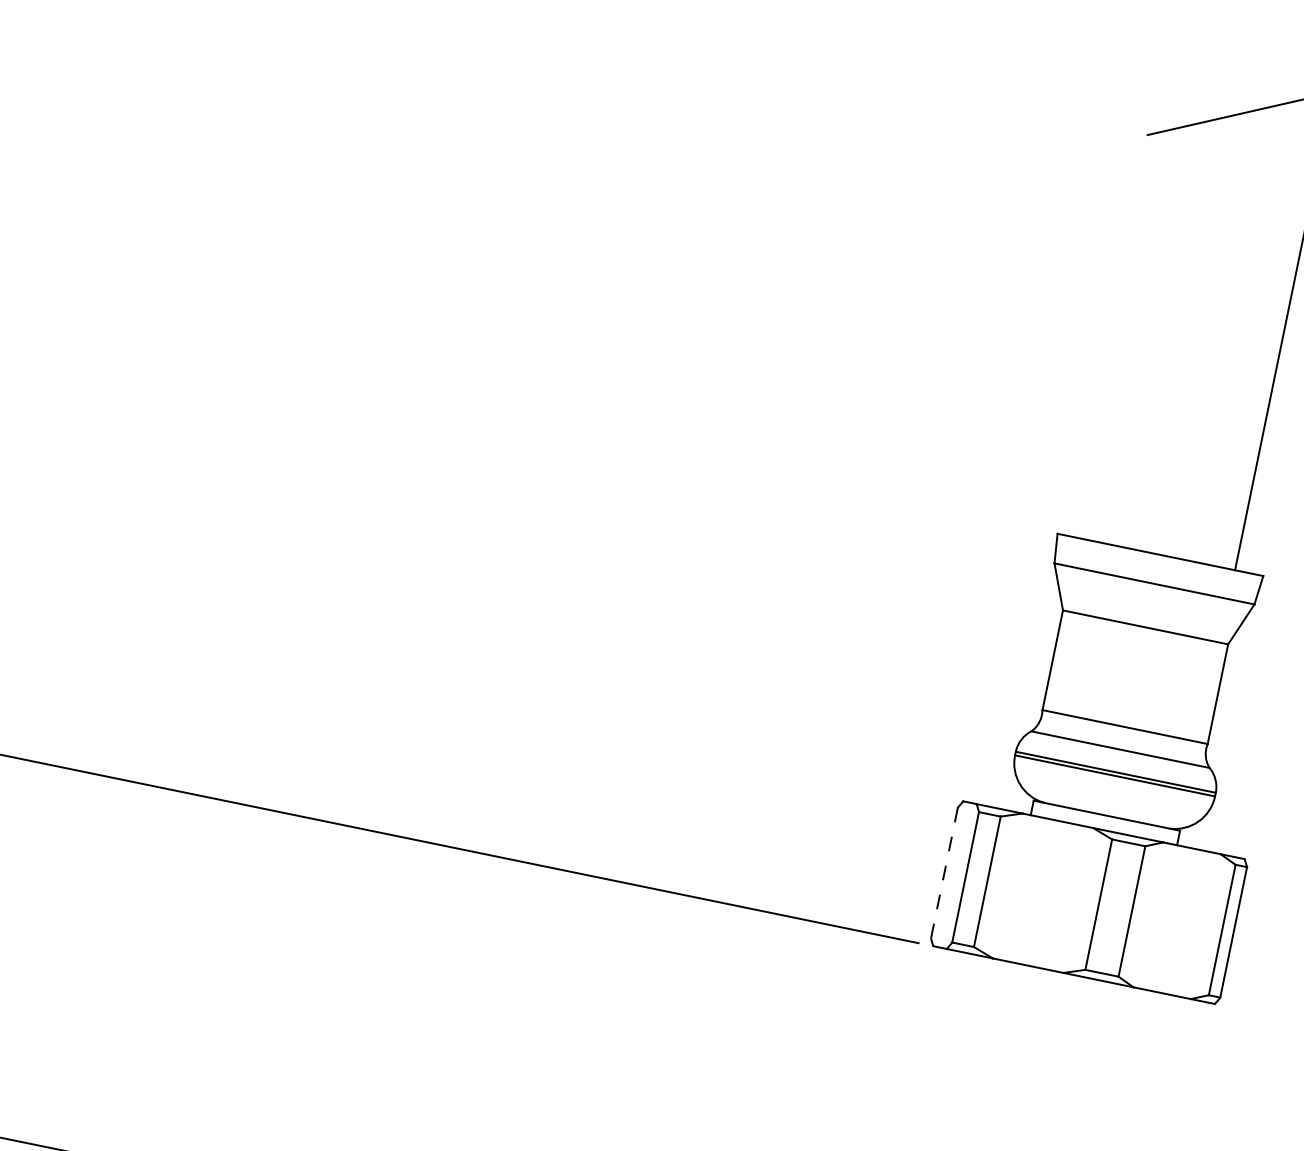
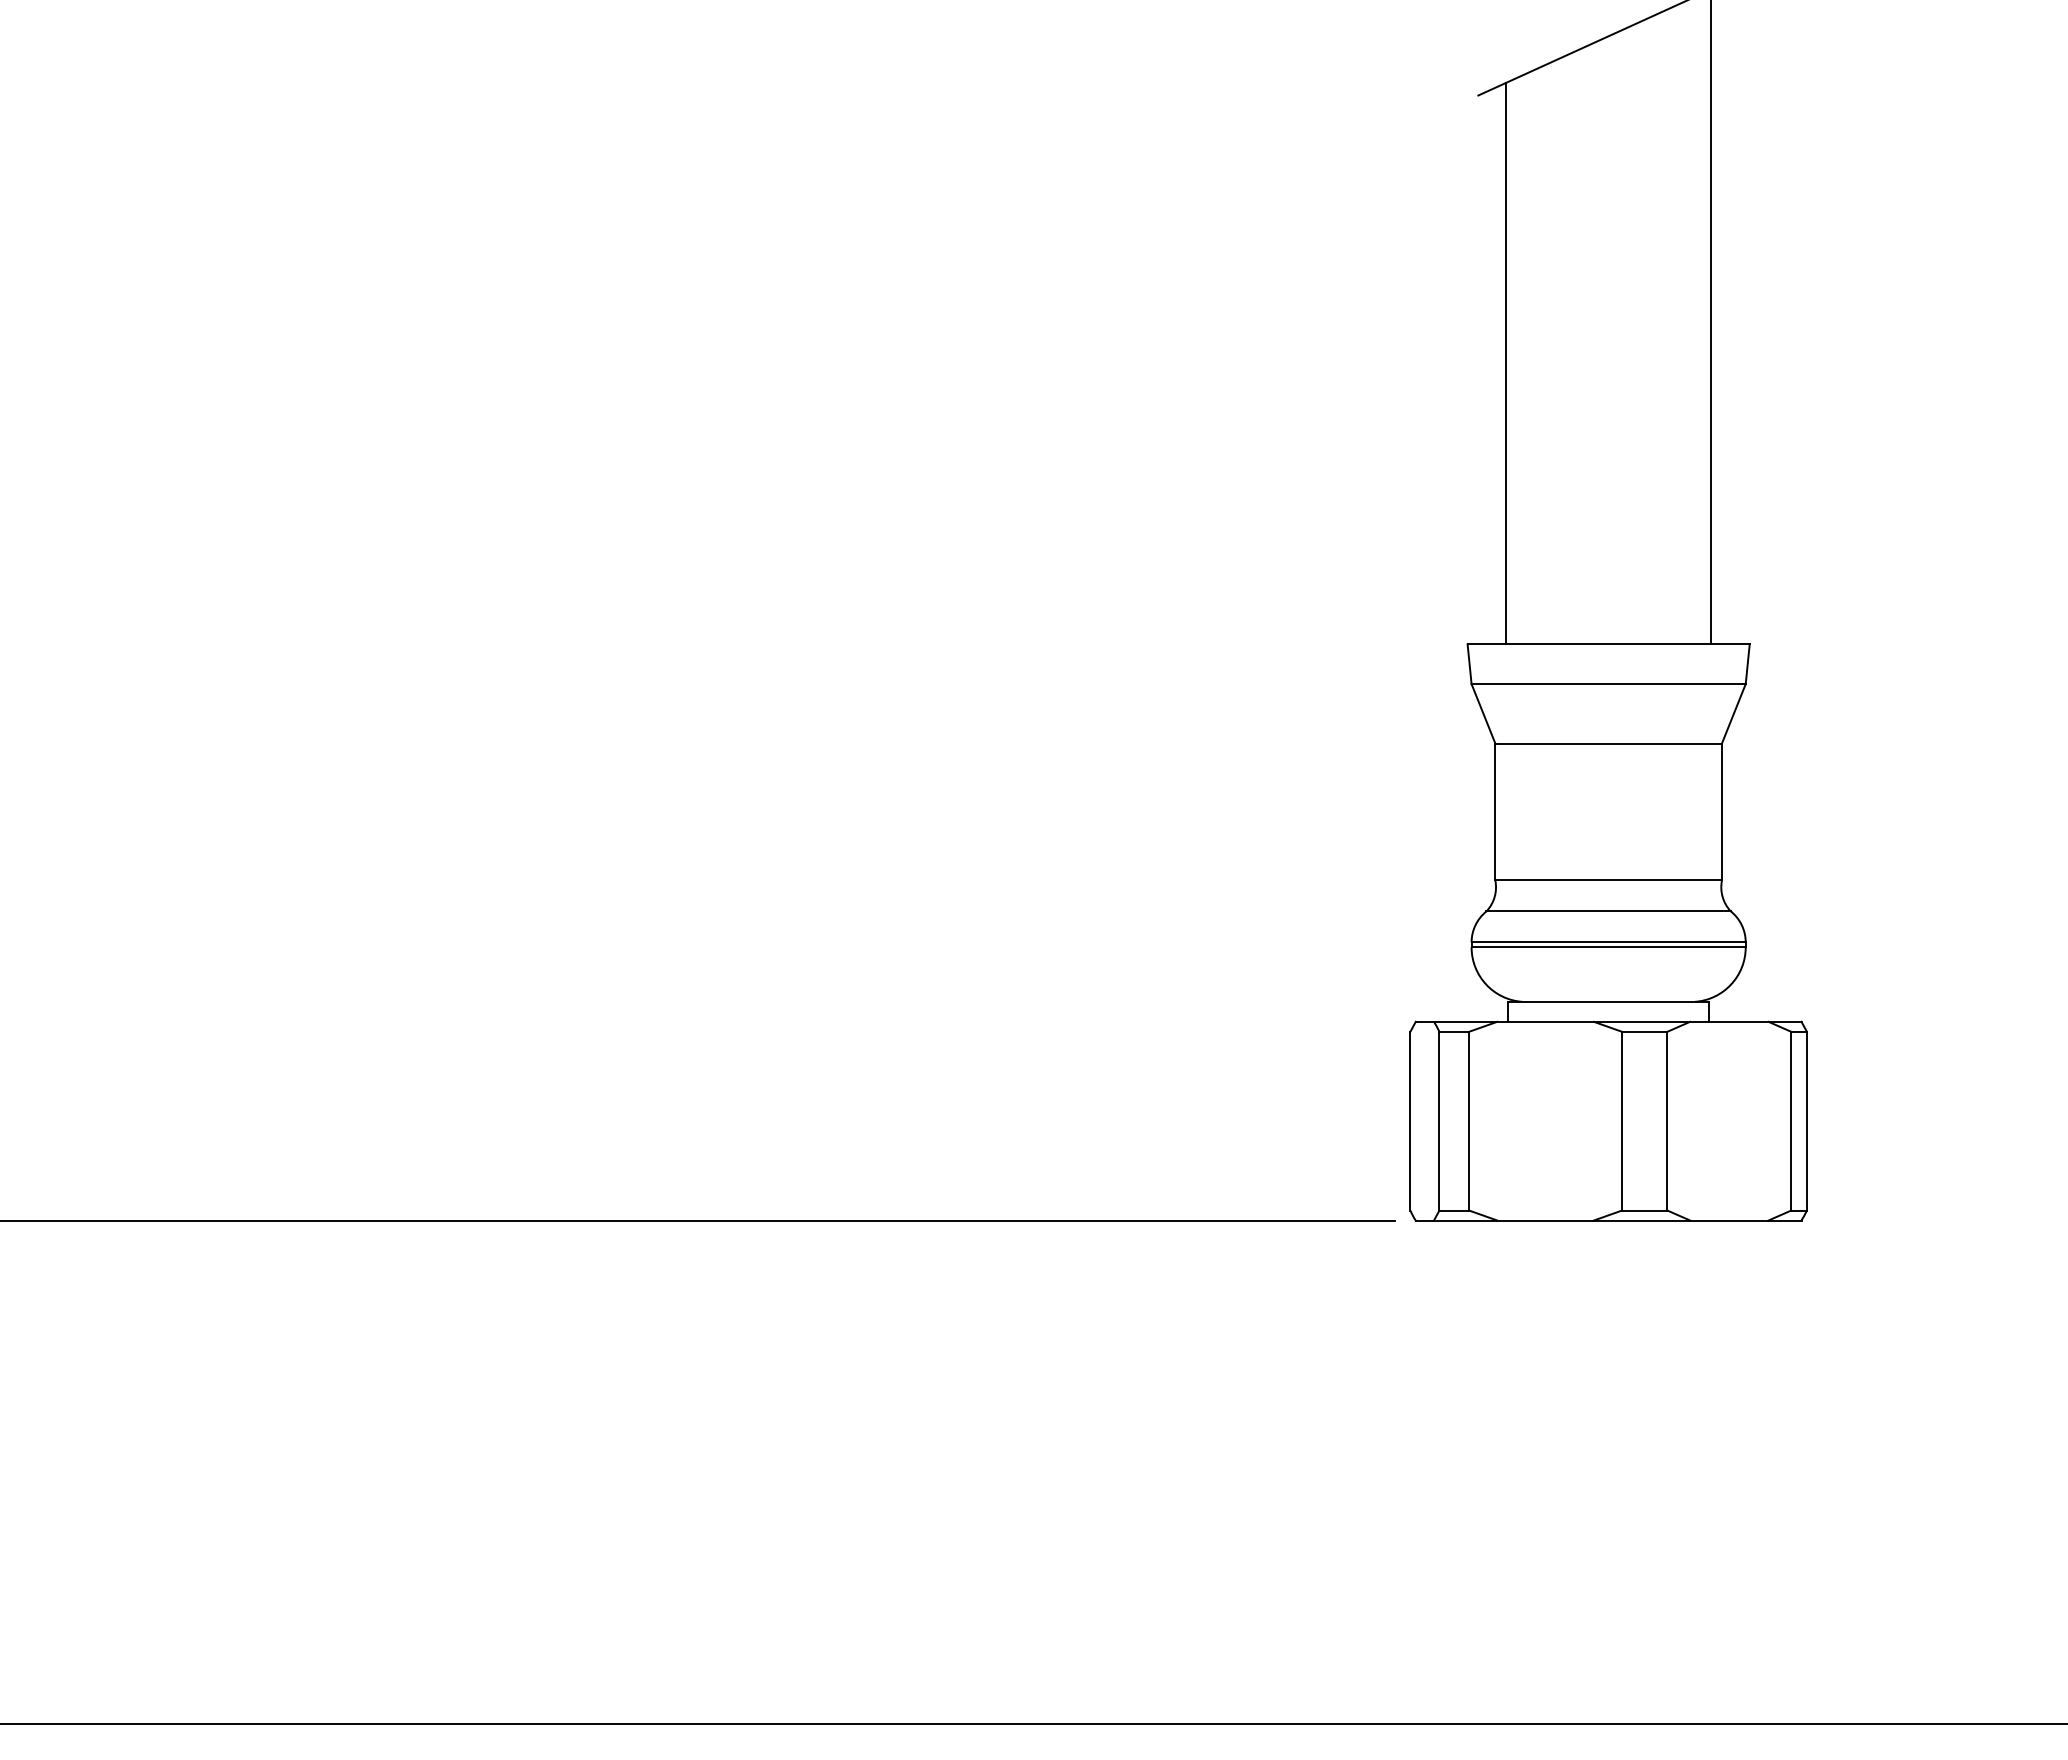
line: (1127, 334) -> (1506, 363), added
line: (944, 872) -> (1410, 1120), dashed -> solid

